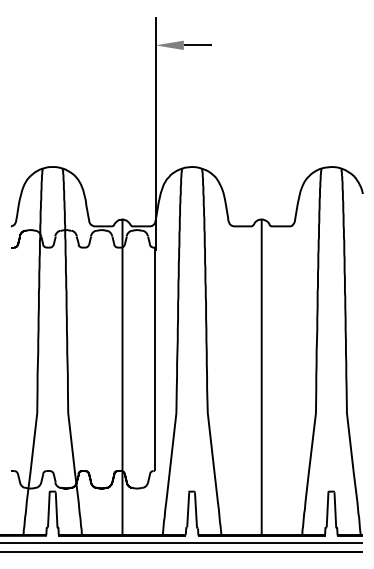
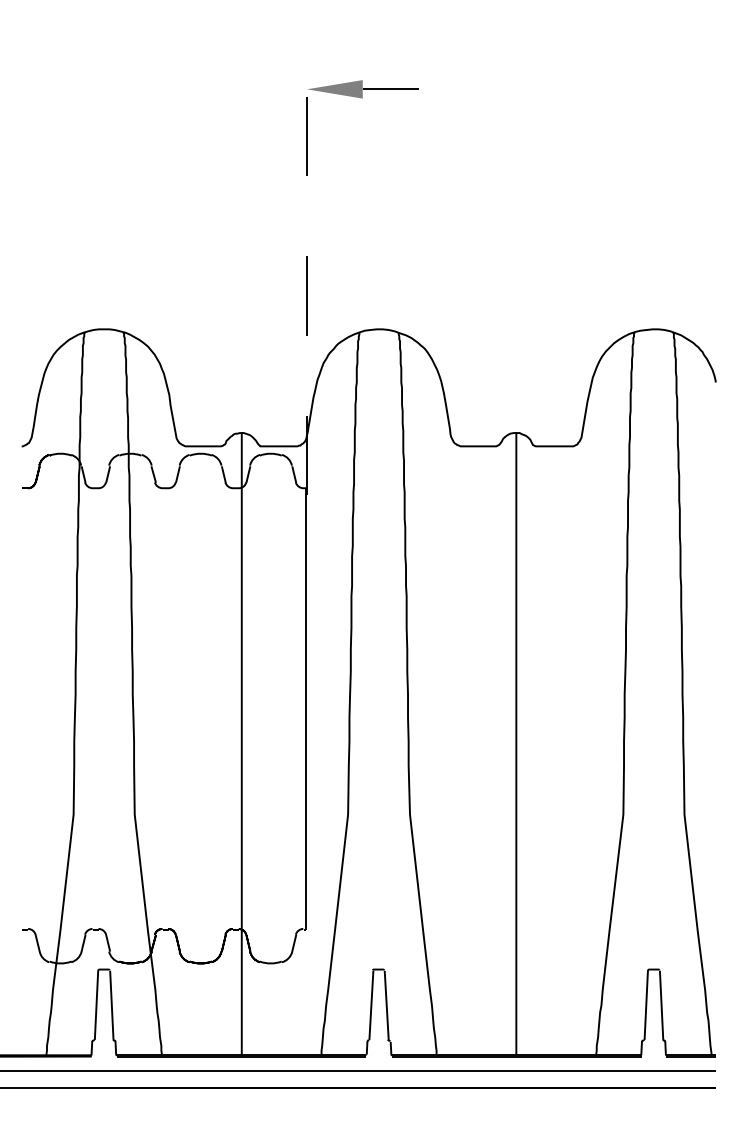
line: (155, 133) -> (306, 263), solid -> dashed

